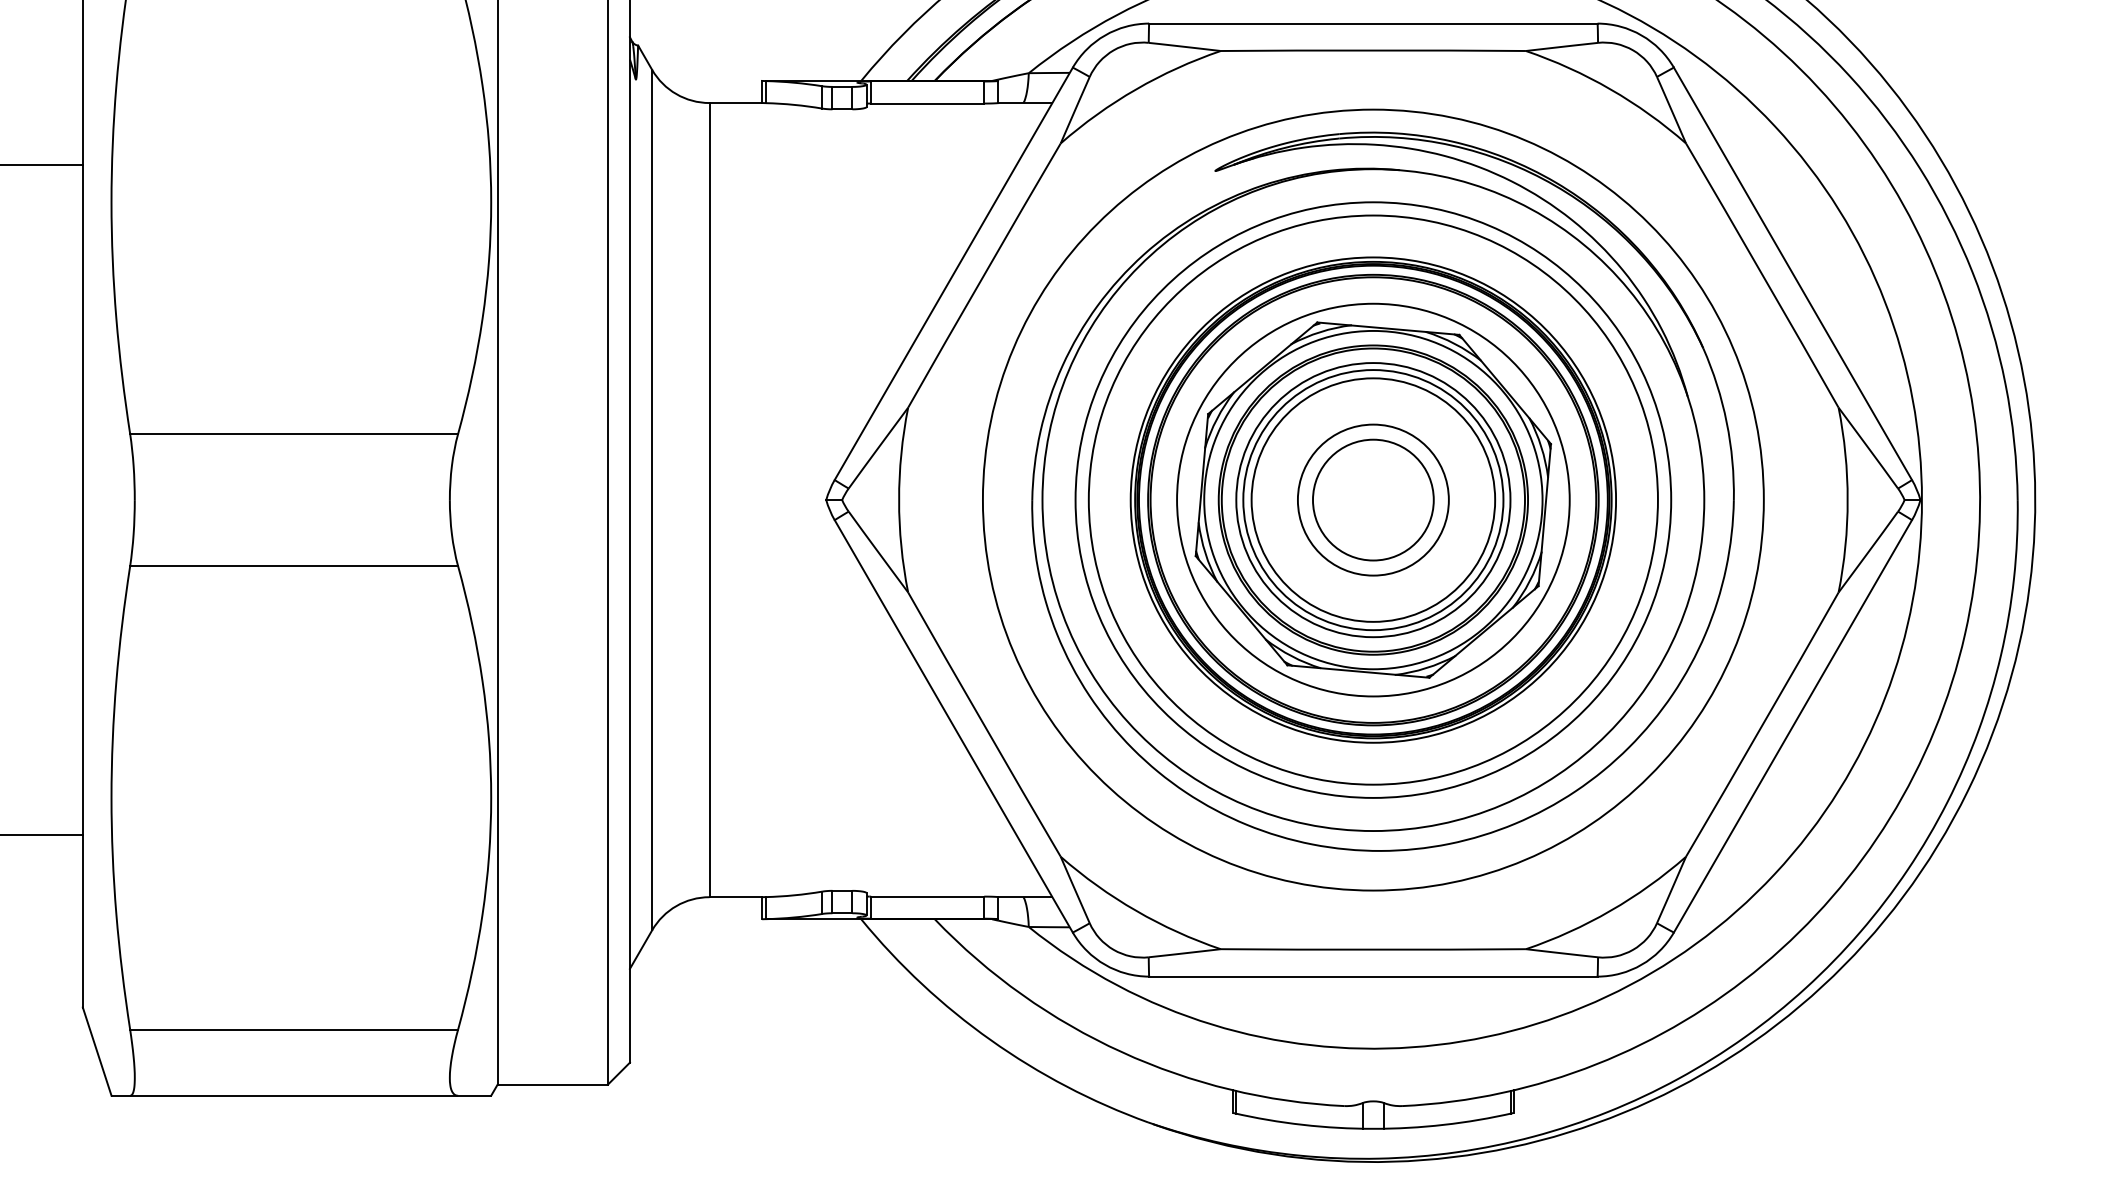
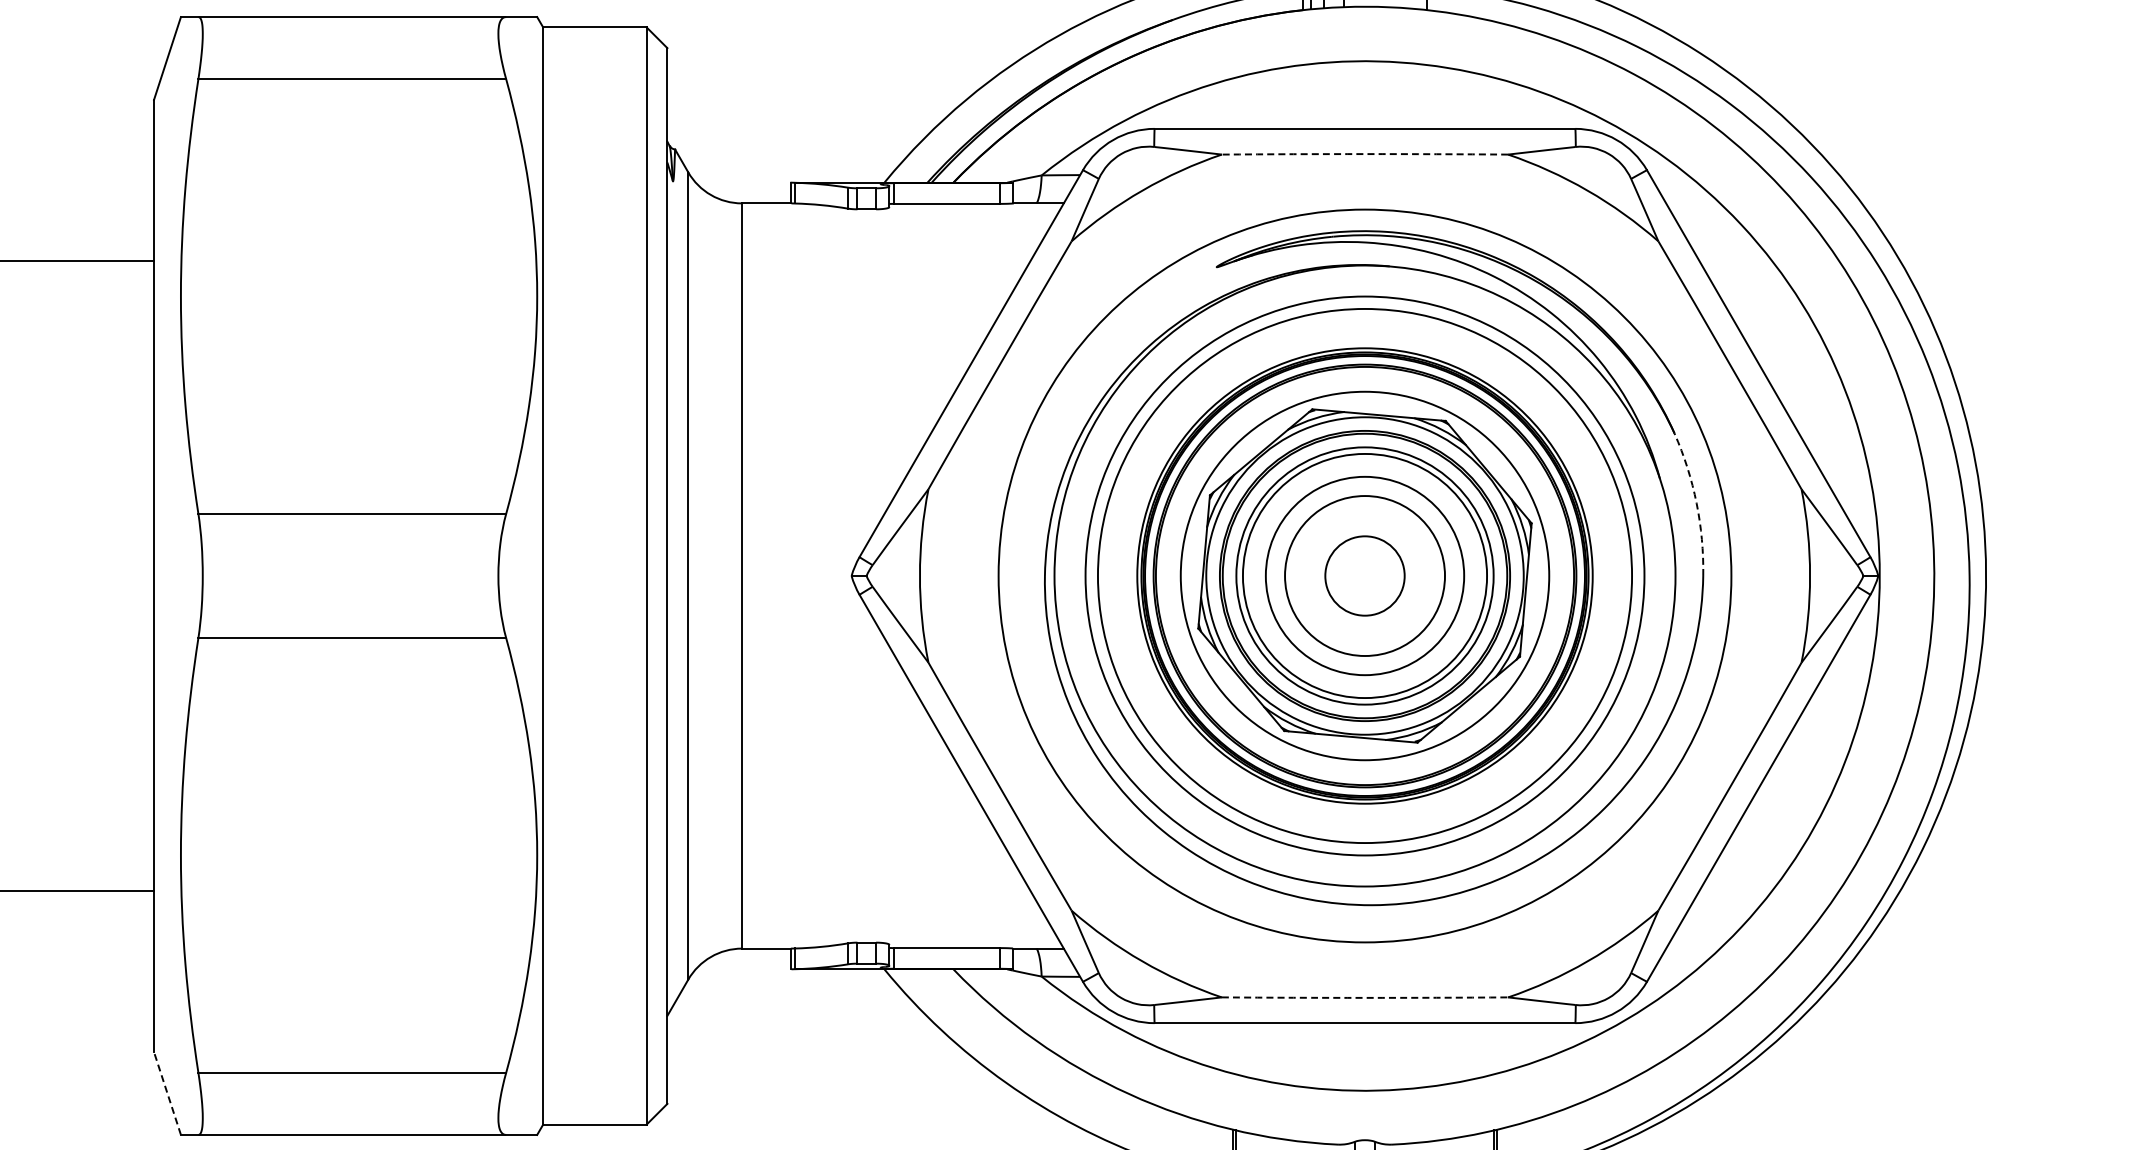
arc: (1373, 50) -> (1365, 154), solid -> dashed
arc: (1726, 422) -> (1696, 503), solid -> dashed
circle: (1372, 499) -> (1364, 575), size x0.7
circle: (1372, 499) -> (1364, 575), size x0.7
circle: (1372, 499) -> (1364, 575), size x1.4
arc: (1373, 949) -> (1365, 997), solid -> dashed
line: (97, 1051) -> (167, 1093), solid -> dashed

